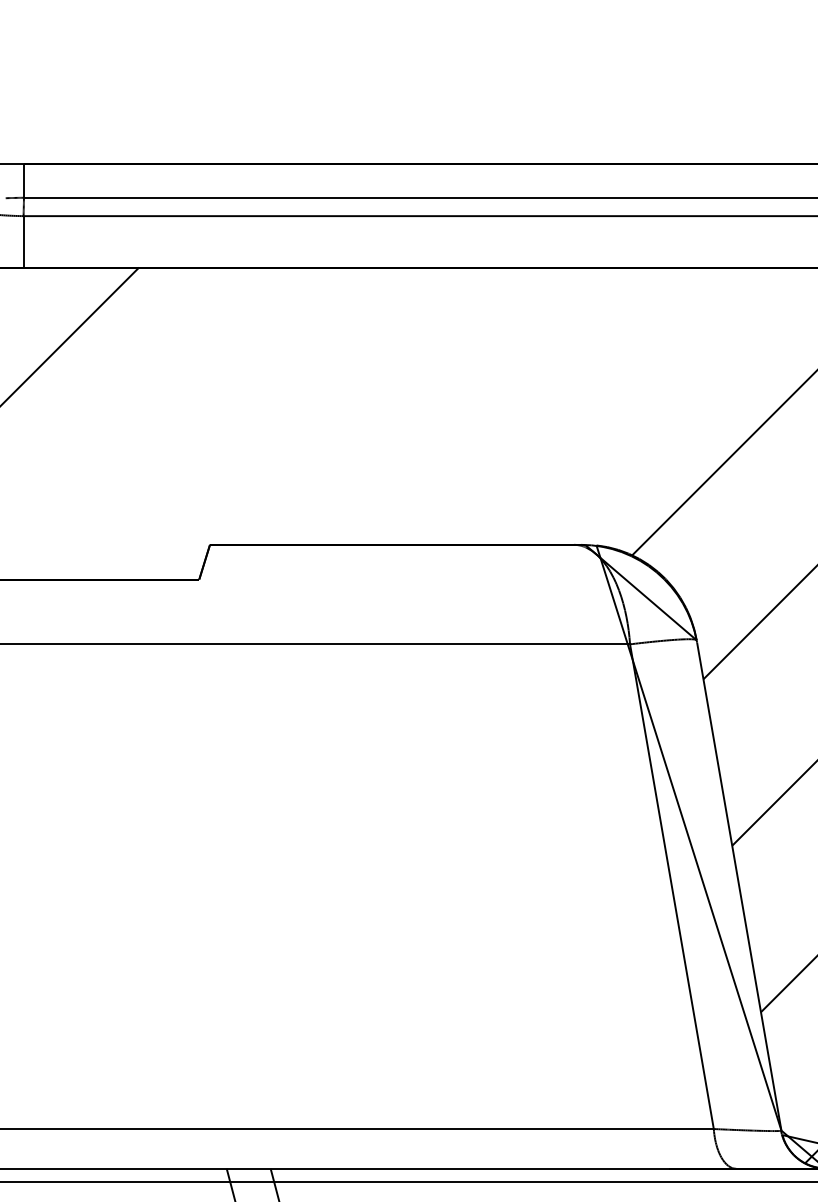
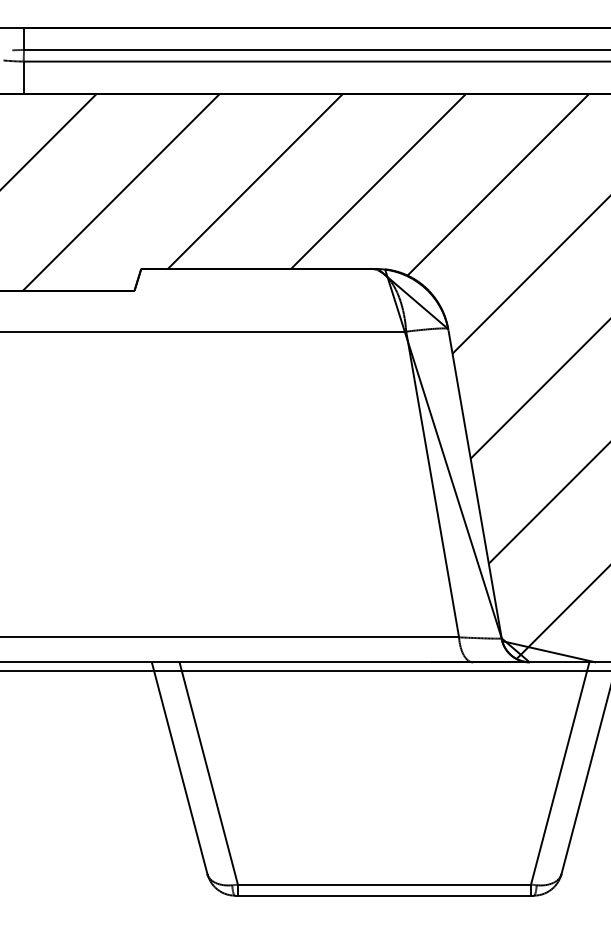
line: (389, 406) -> (254, 181), added
line: (586, 406) -> (378, 181), added
line: (177, 423) -> (120, 192), added

